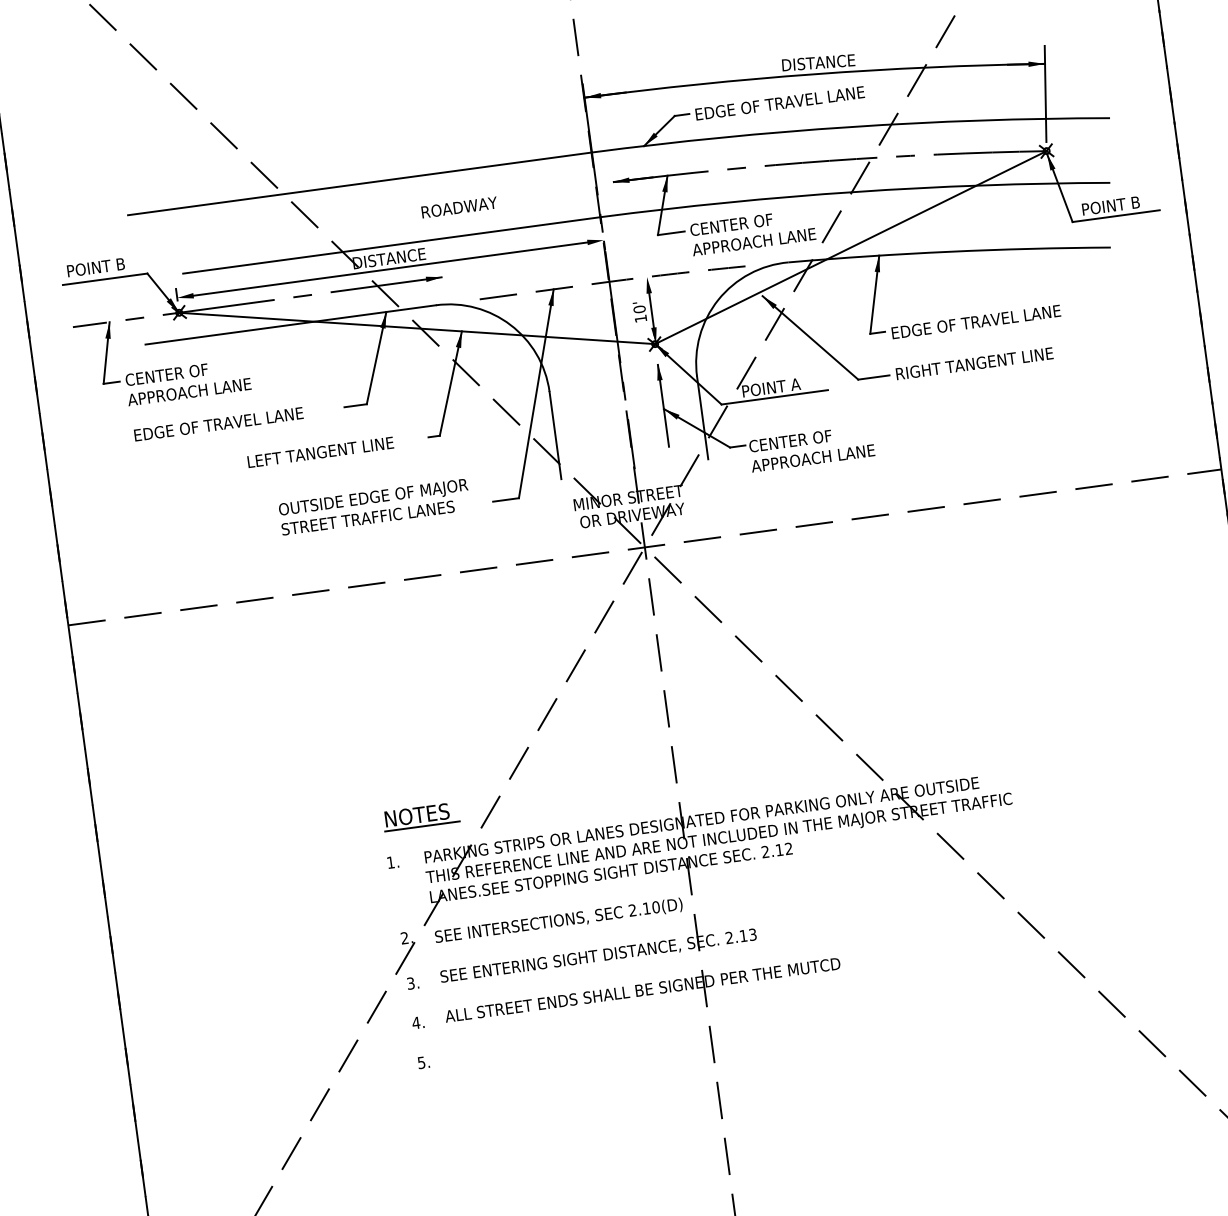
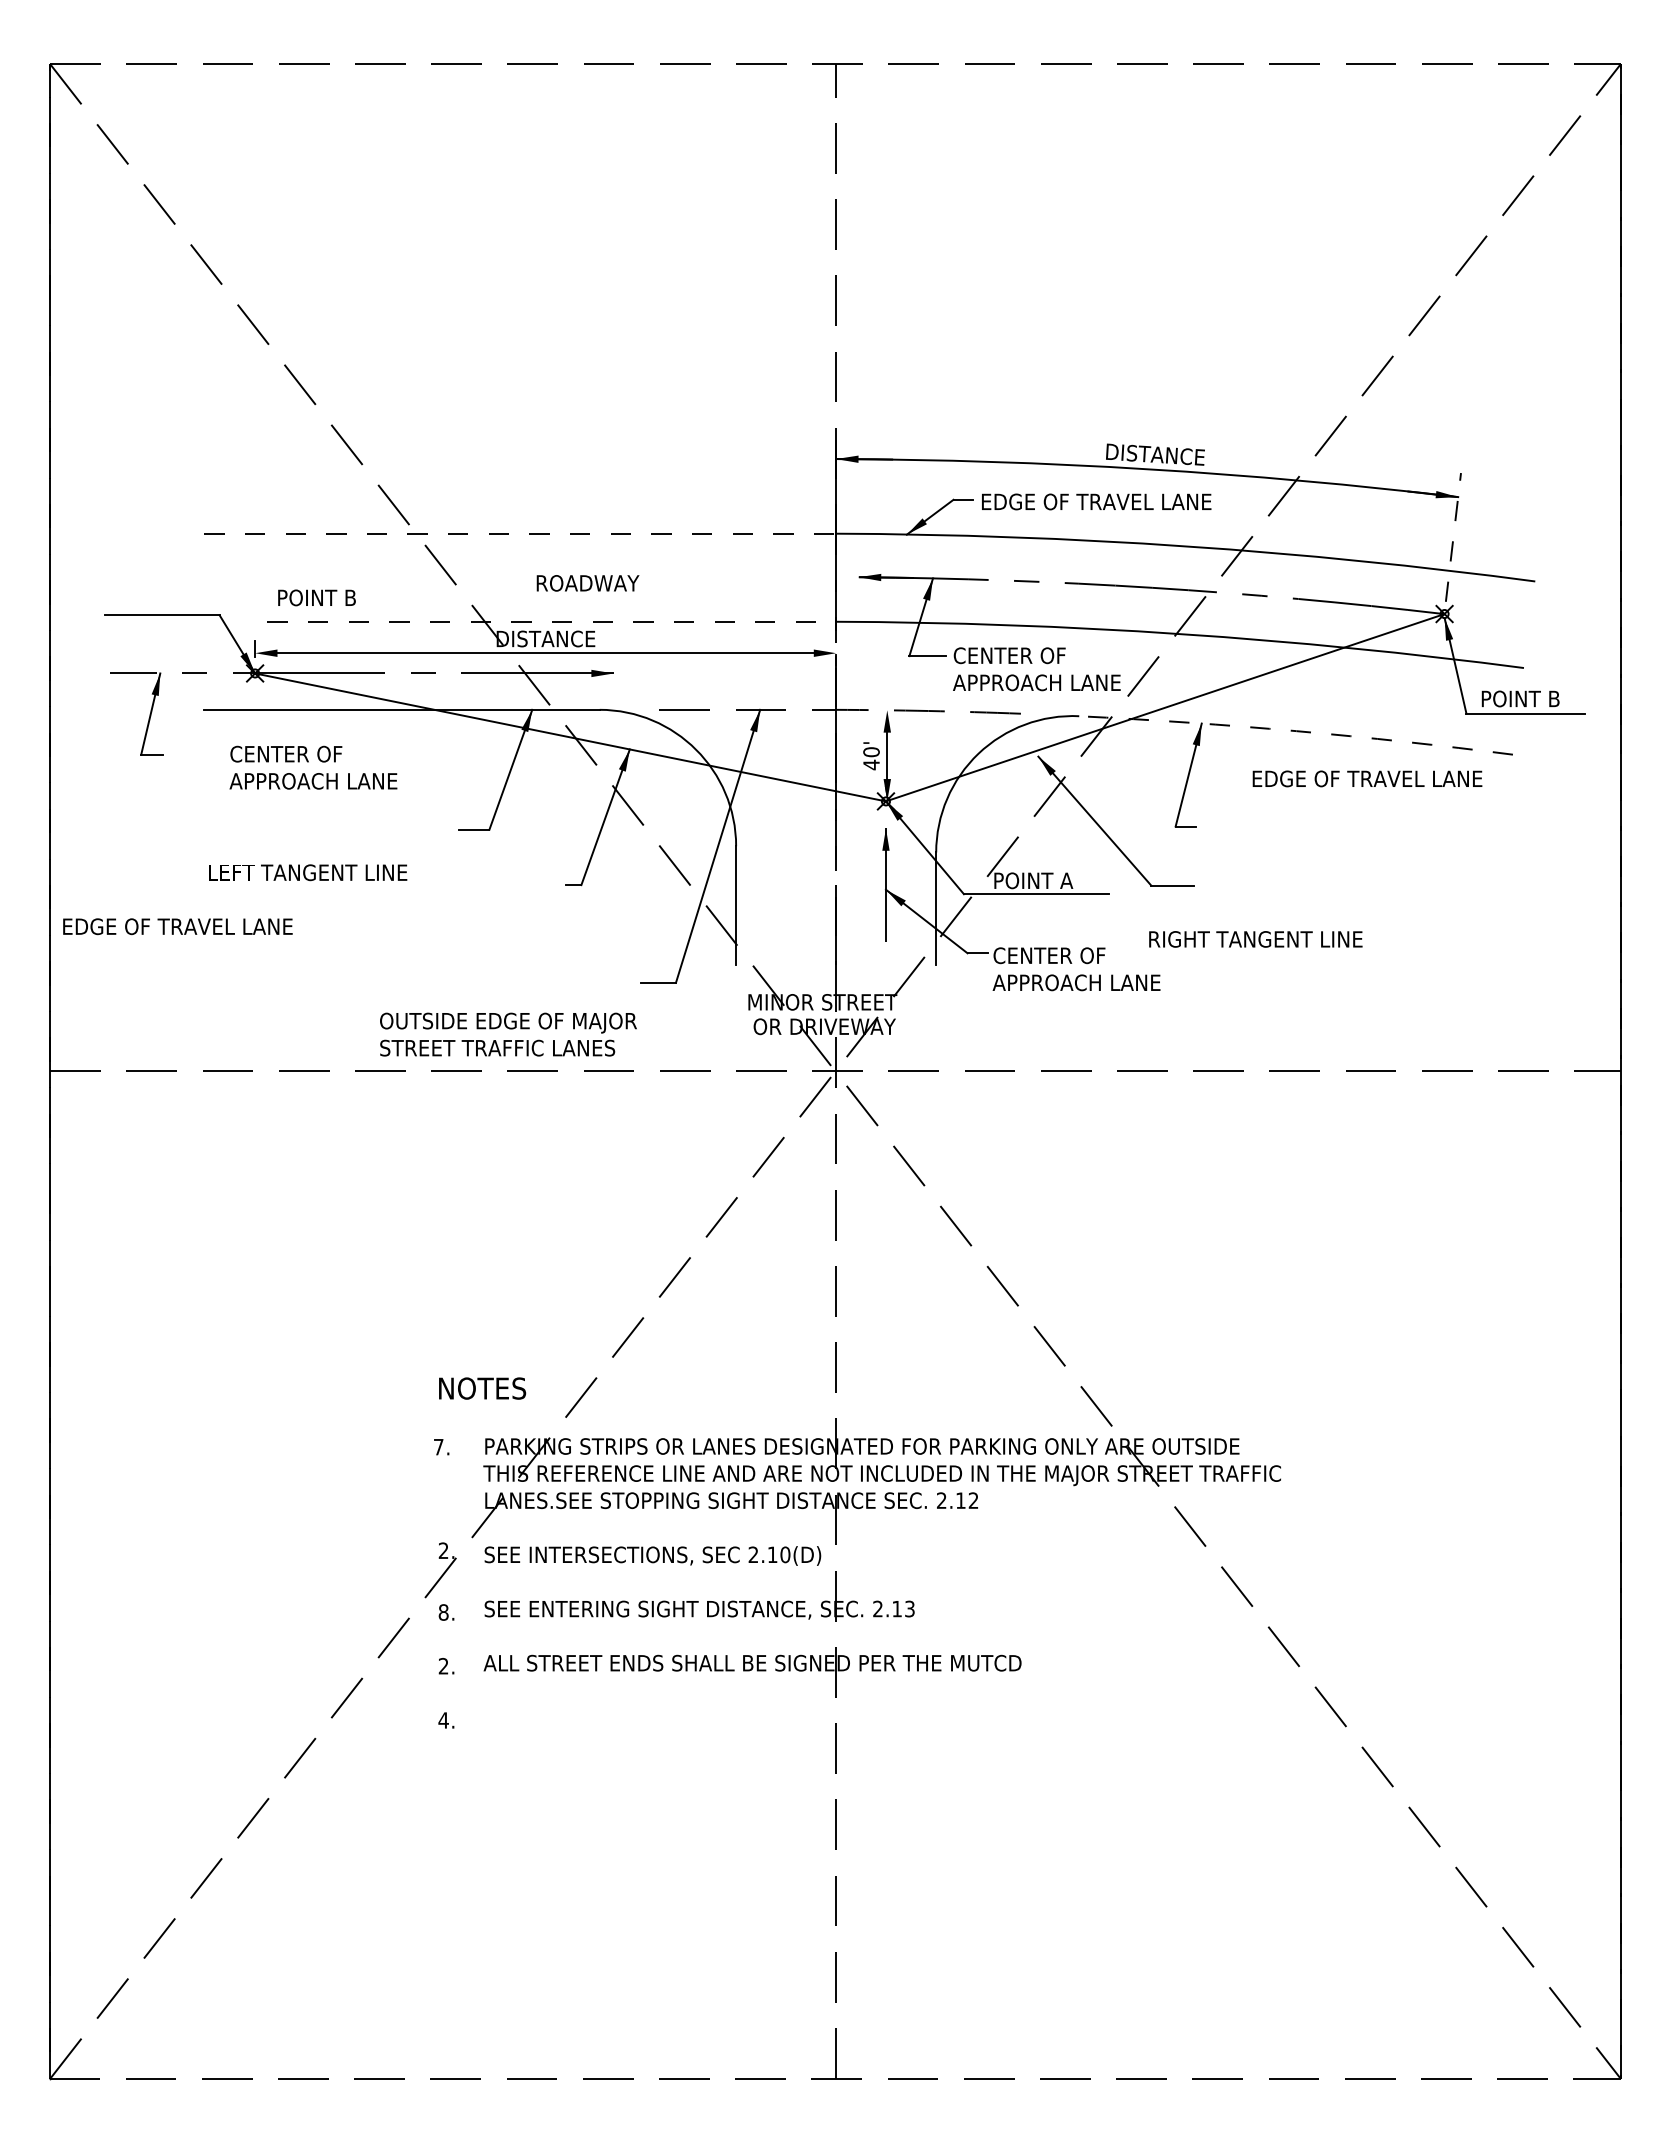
line: (1045, 94) -> (1453, 537), solid -> dashed
line: (360, 183) -> (520, 533), solid -> dashed
text: (459, 207) -> (587, 583), moved
line: (392, 245) -> (552, 621), solid -> dashed
arc: (949, 252) -> (1296, 731), solid -> dashed
text: (95, 267) -> (316, 597), moved
text: (640, 318) -> (871, 764), 10' -> 40'
text: (976, 321) -> (1367, 778), moved
text: (974, 363) -> (1255, 939), moved
text: (188, 381) -> (313, 767), moved
text: (218, 424) -> (177, 926), moved
text: (320, 452) -> (308, 872), moved
text: (374, 506) -> (508, 1034), moved
line: (422, 826) -> (487, 1404), removed
text: (390, 862) -> (438, 1447), 1. -> 7.
text: (410, 983) -> (443, 1612), 3. -> 8.
text: (416, 1022) -> (443, 1665), 4. -> 2.
text: (421, 1062) -> (443, 1720), 5. -> 4.

